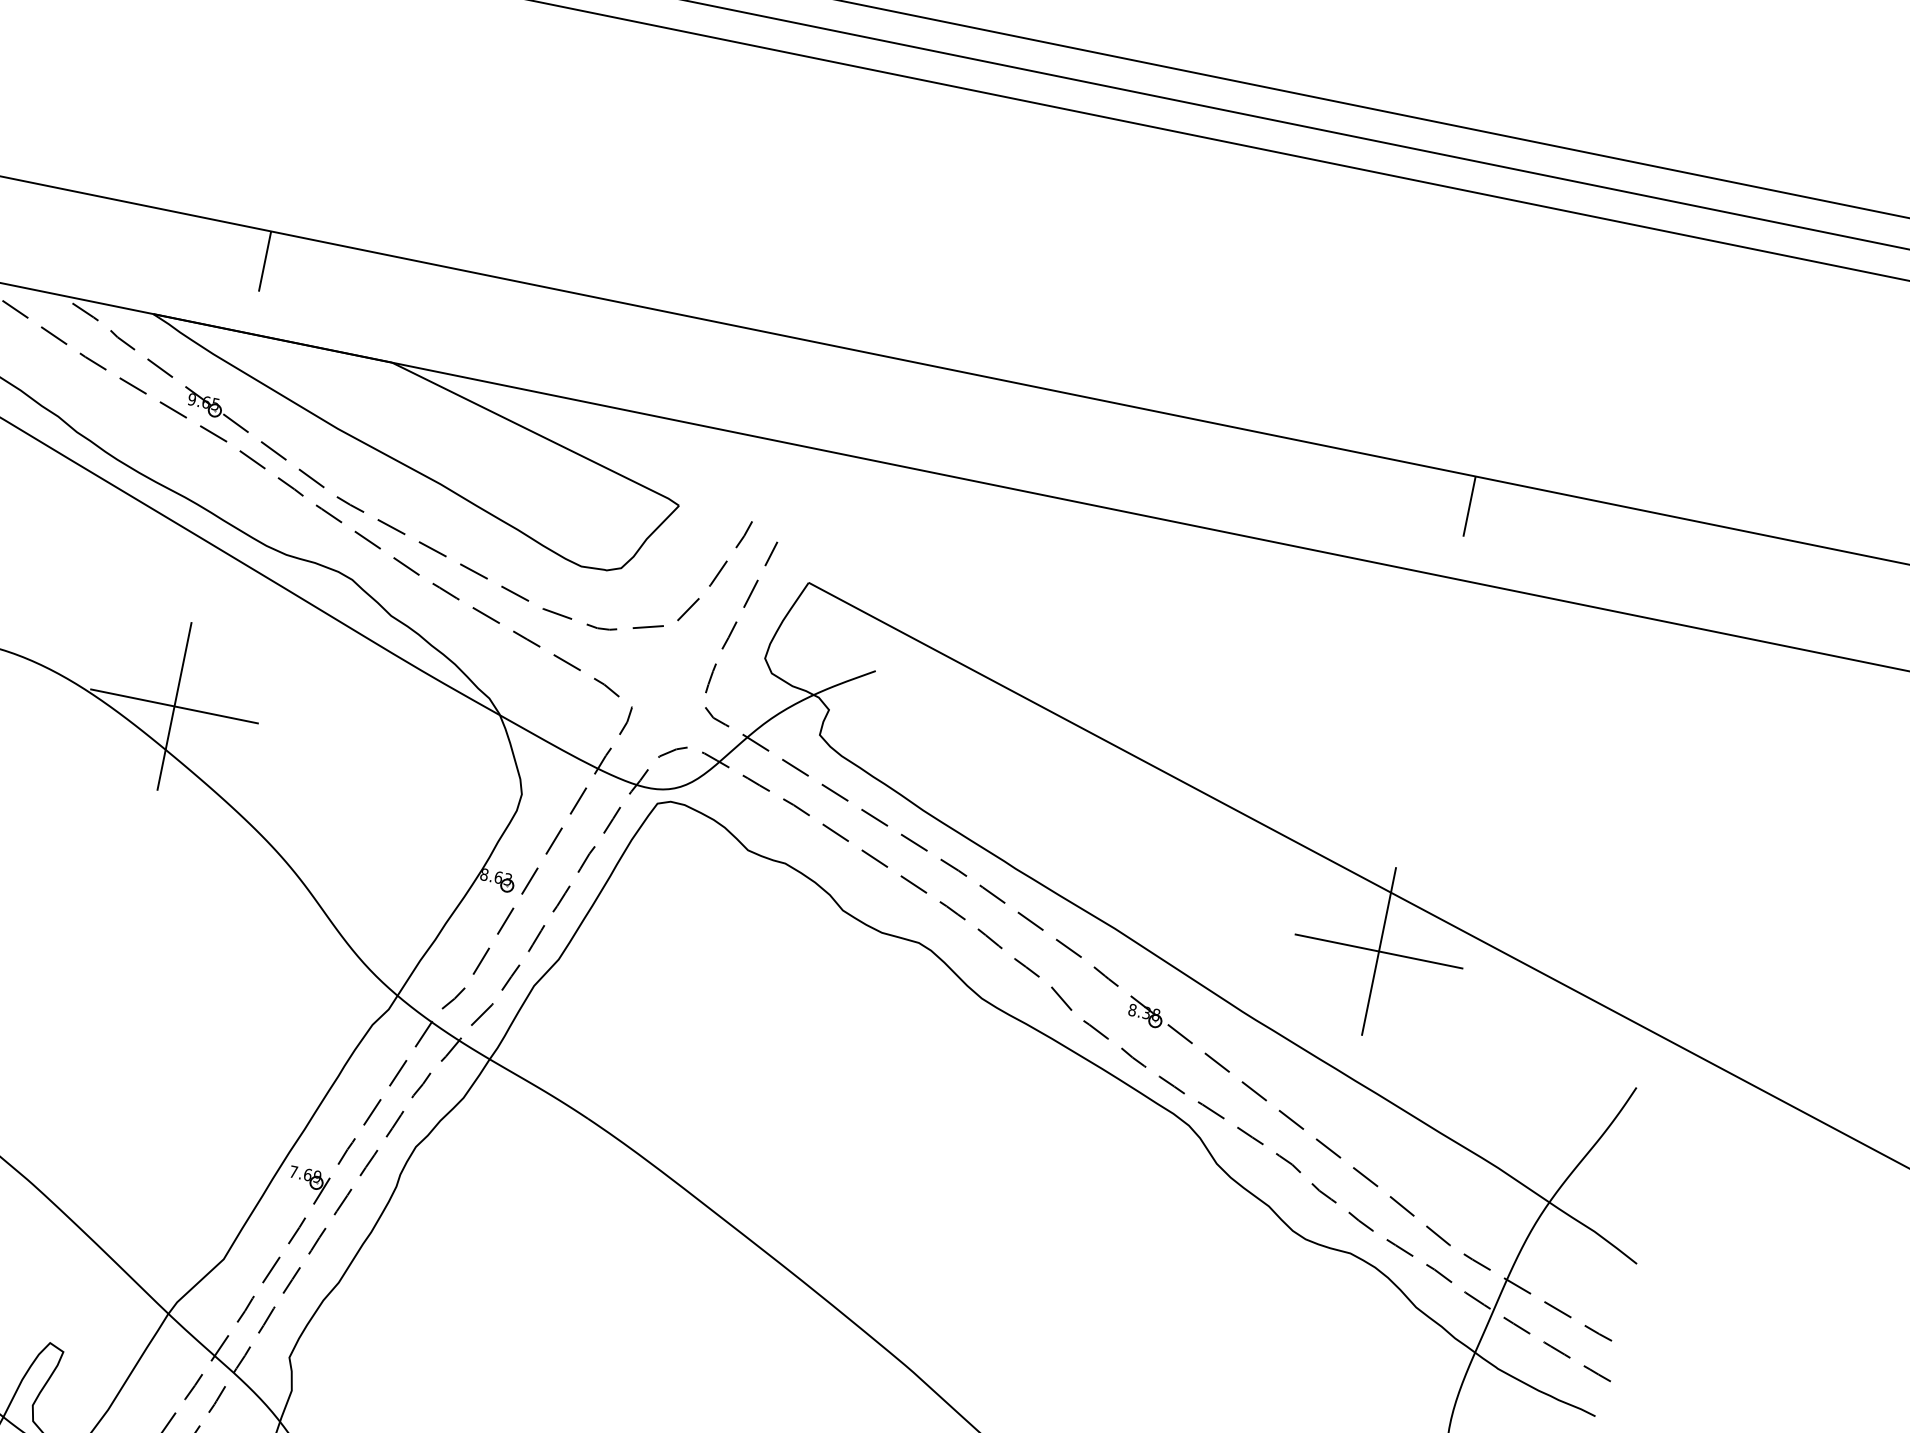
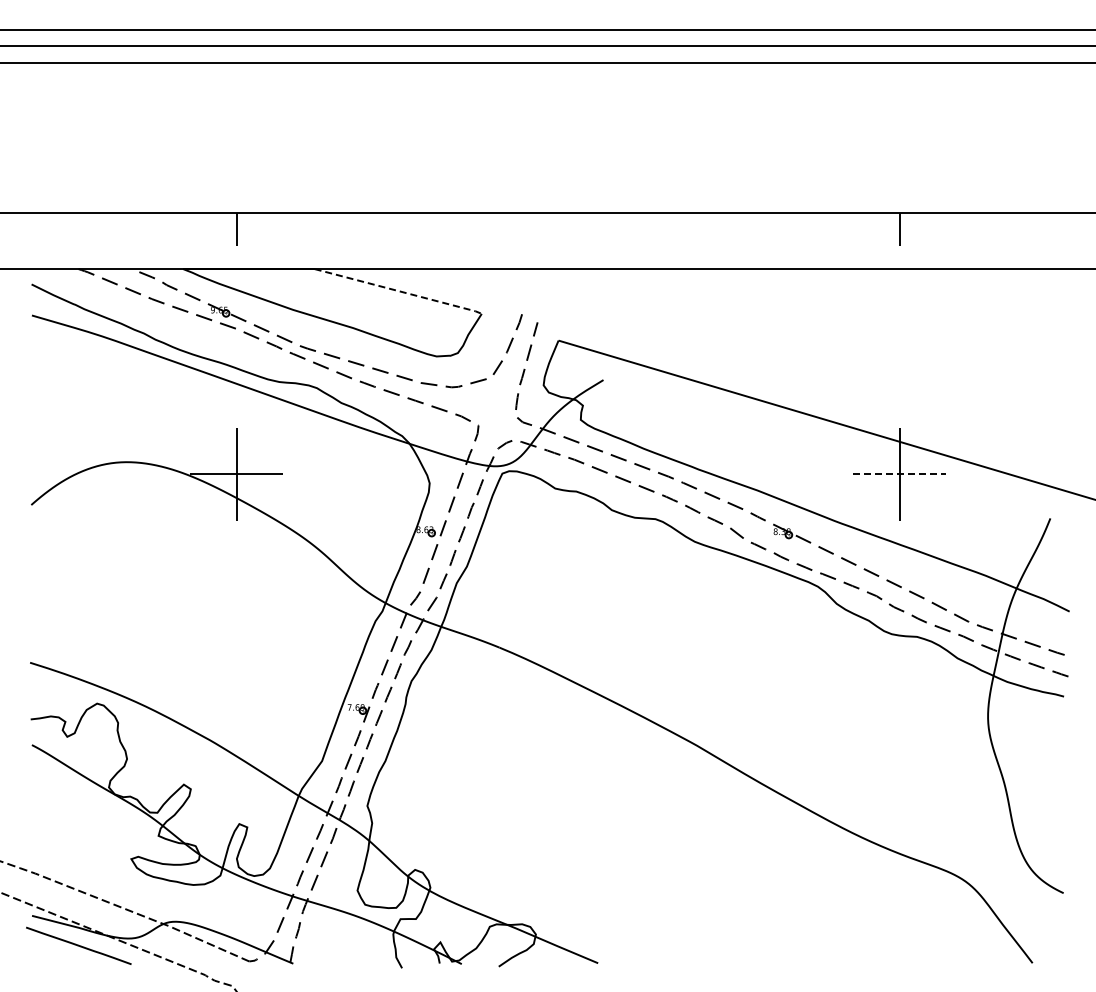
line: (537, 434) -> (399, 291), solid -> dashed
line: (1378, 951) -> (899, 474), solid -> dashed

